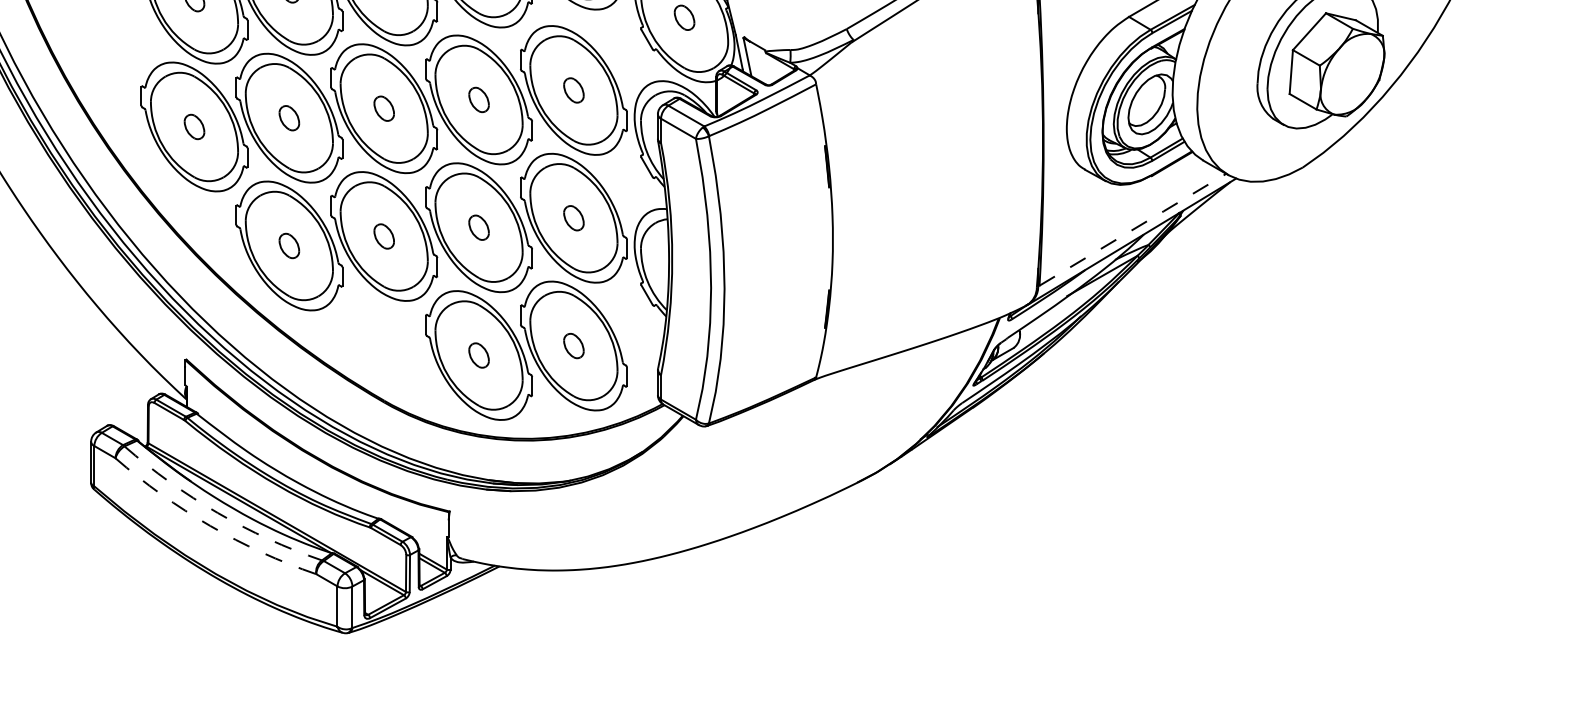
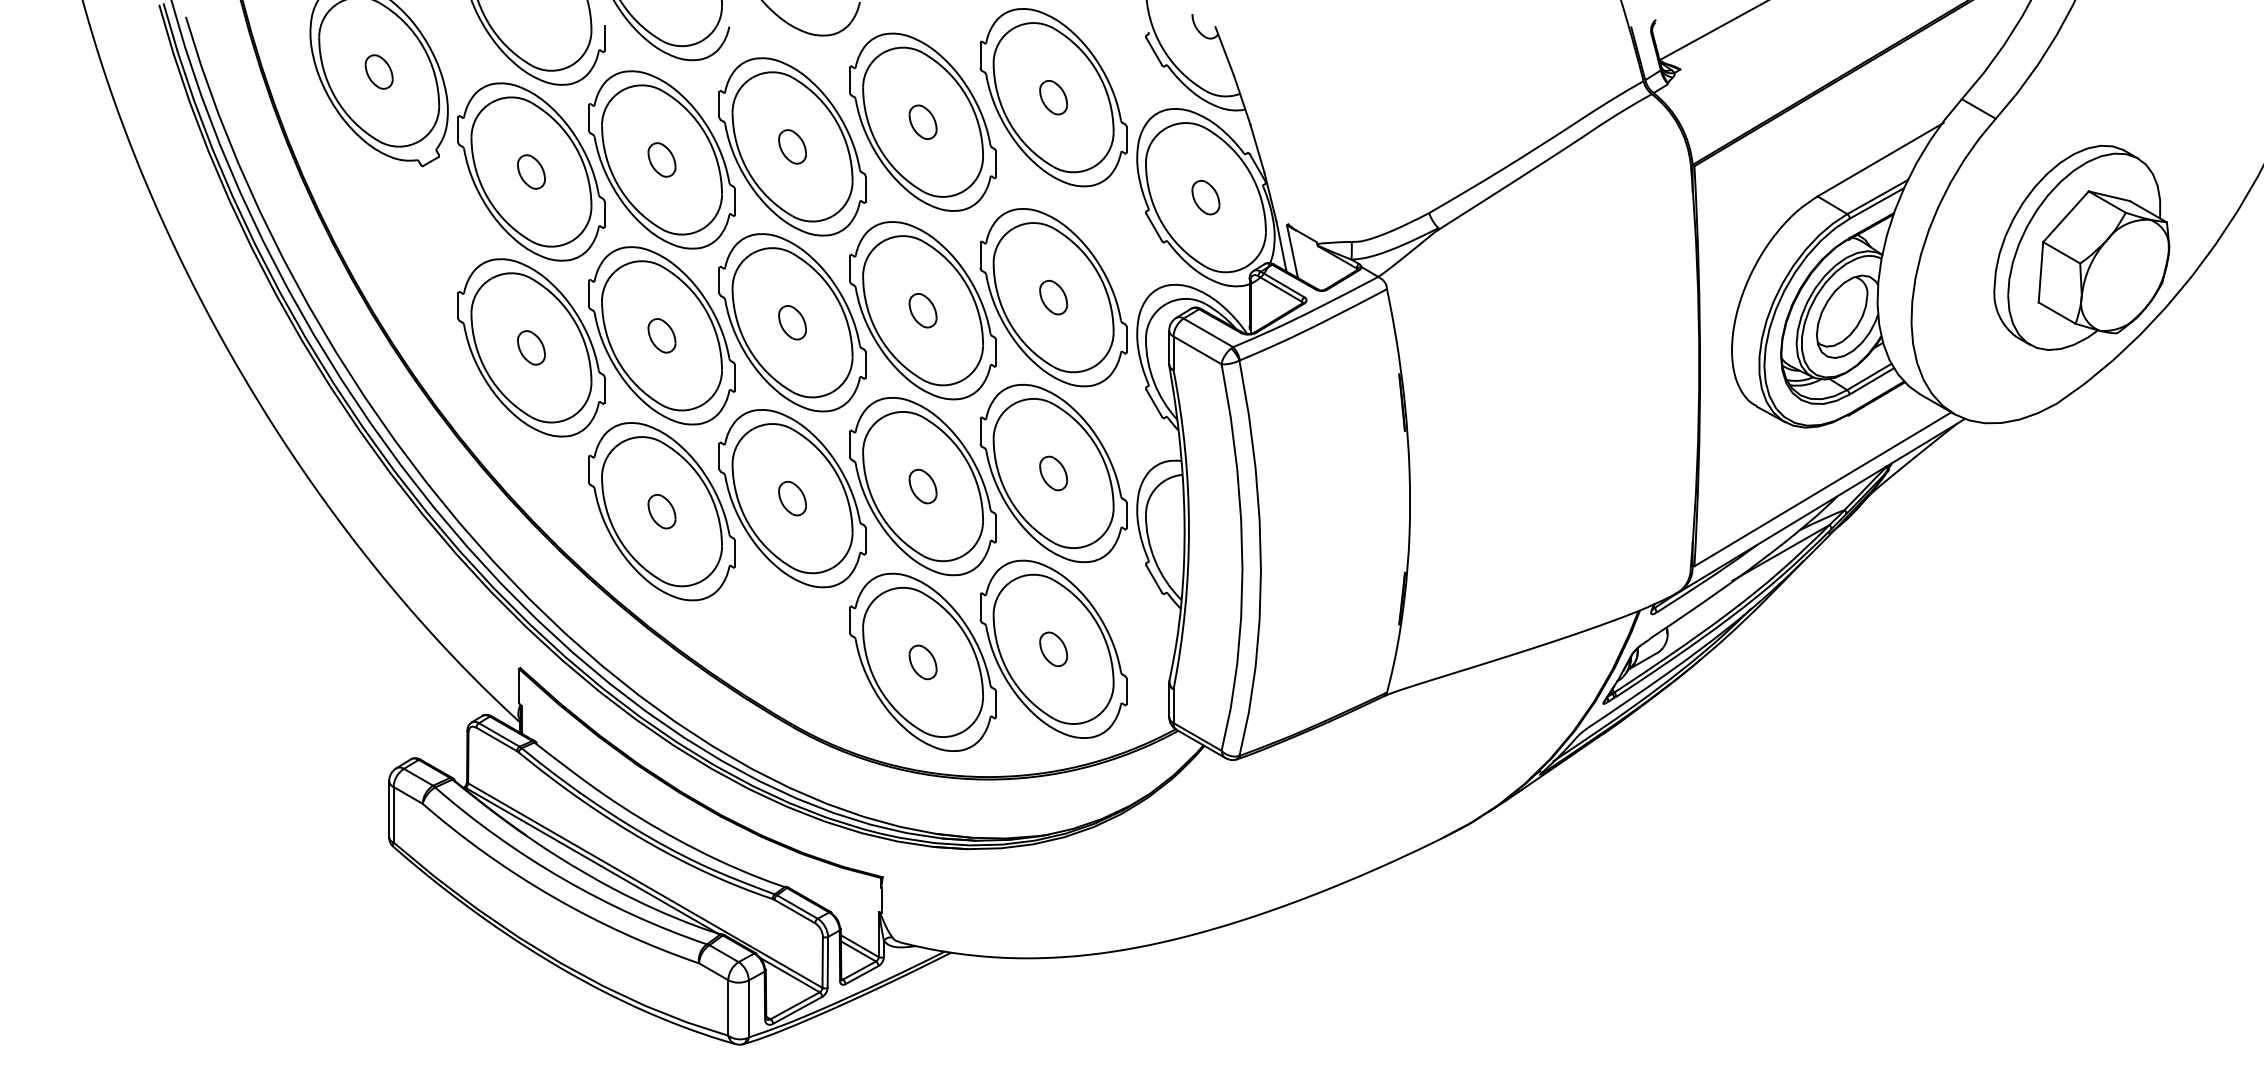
line: (1133, 229) -> (1823, 488), dashed -> solid
arc: (217, 513) -> (563, 879), dashed -> solid
arc: (210, 525) -> (553, 896), dashed -> solid

